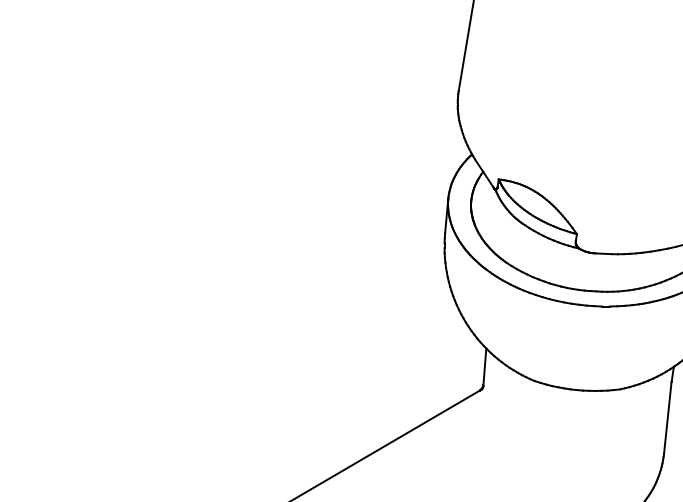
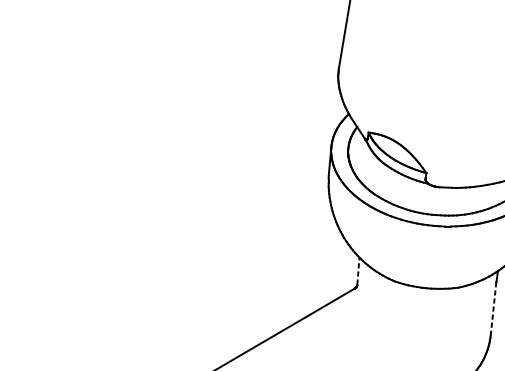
line: (484, 366) -> (358, 270), solid -> dashed
line: (667, 418) -> (493, 309), solid -> dashed

